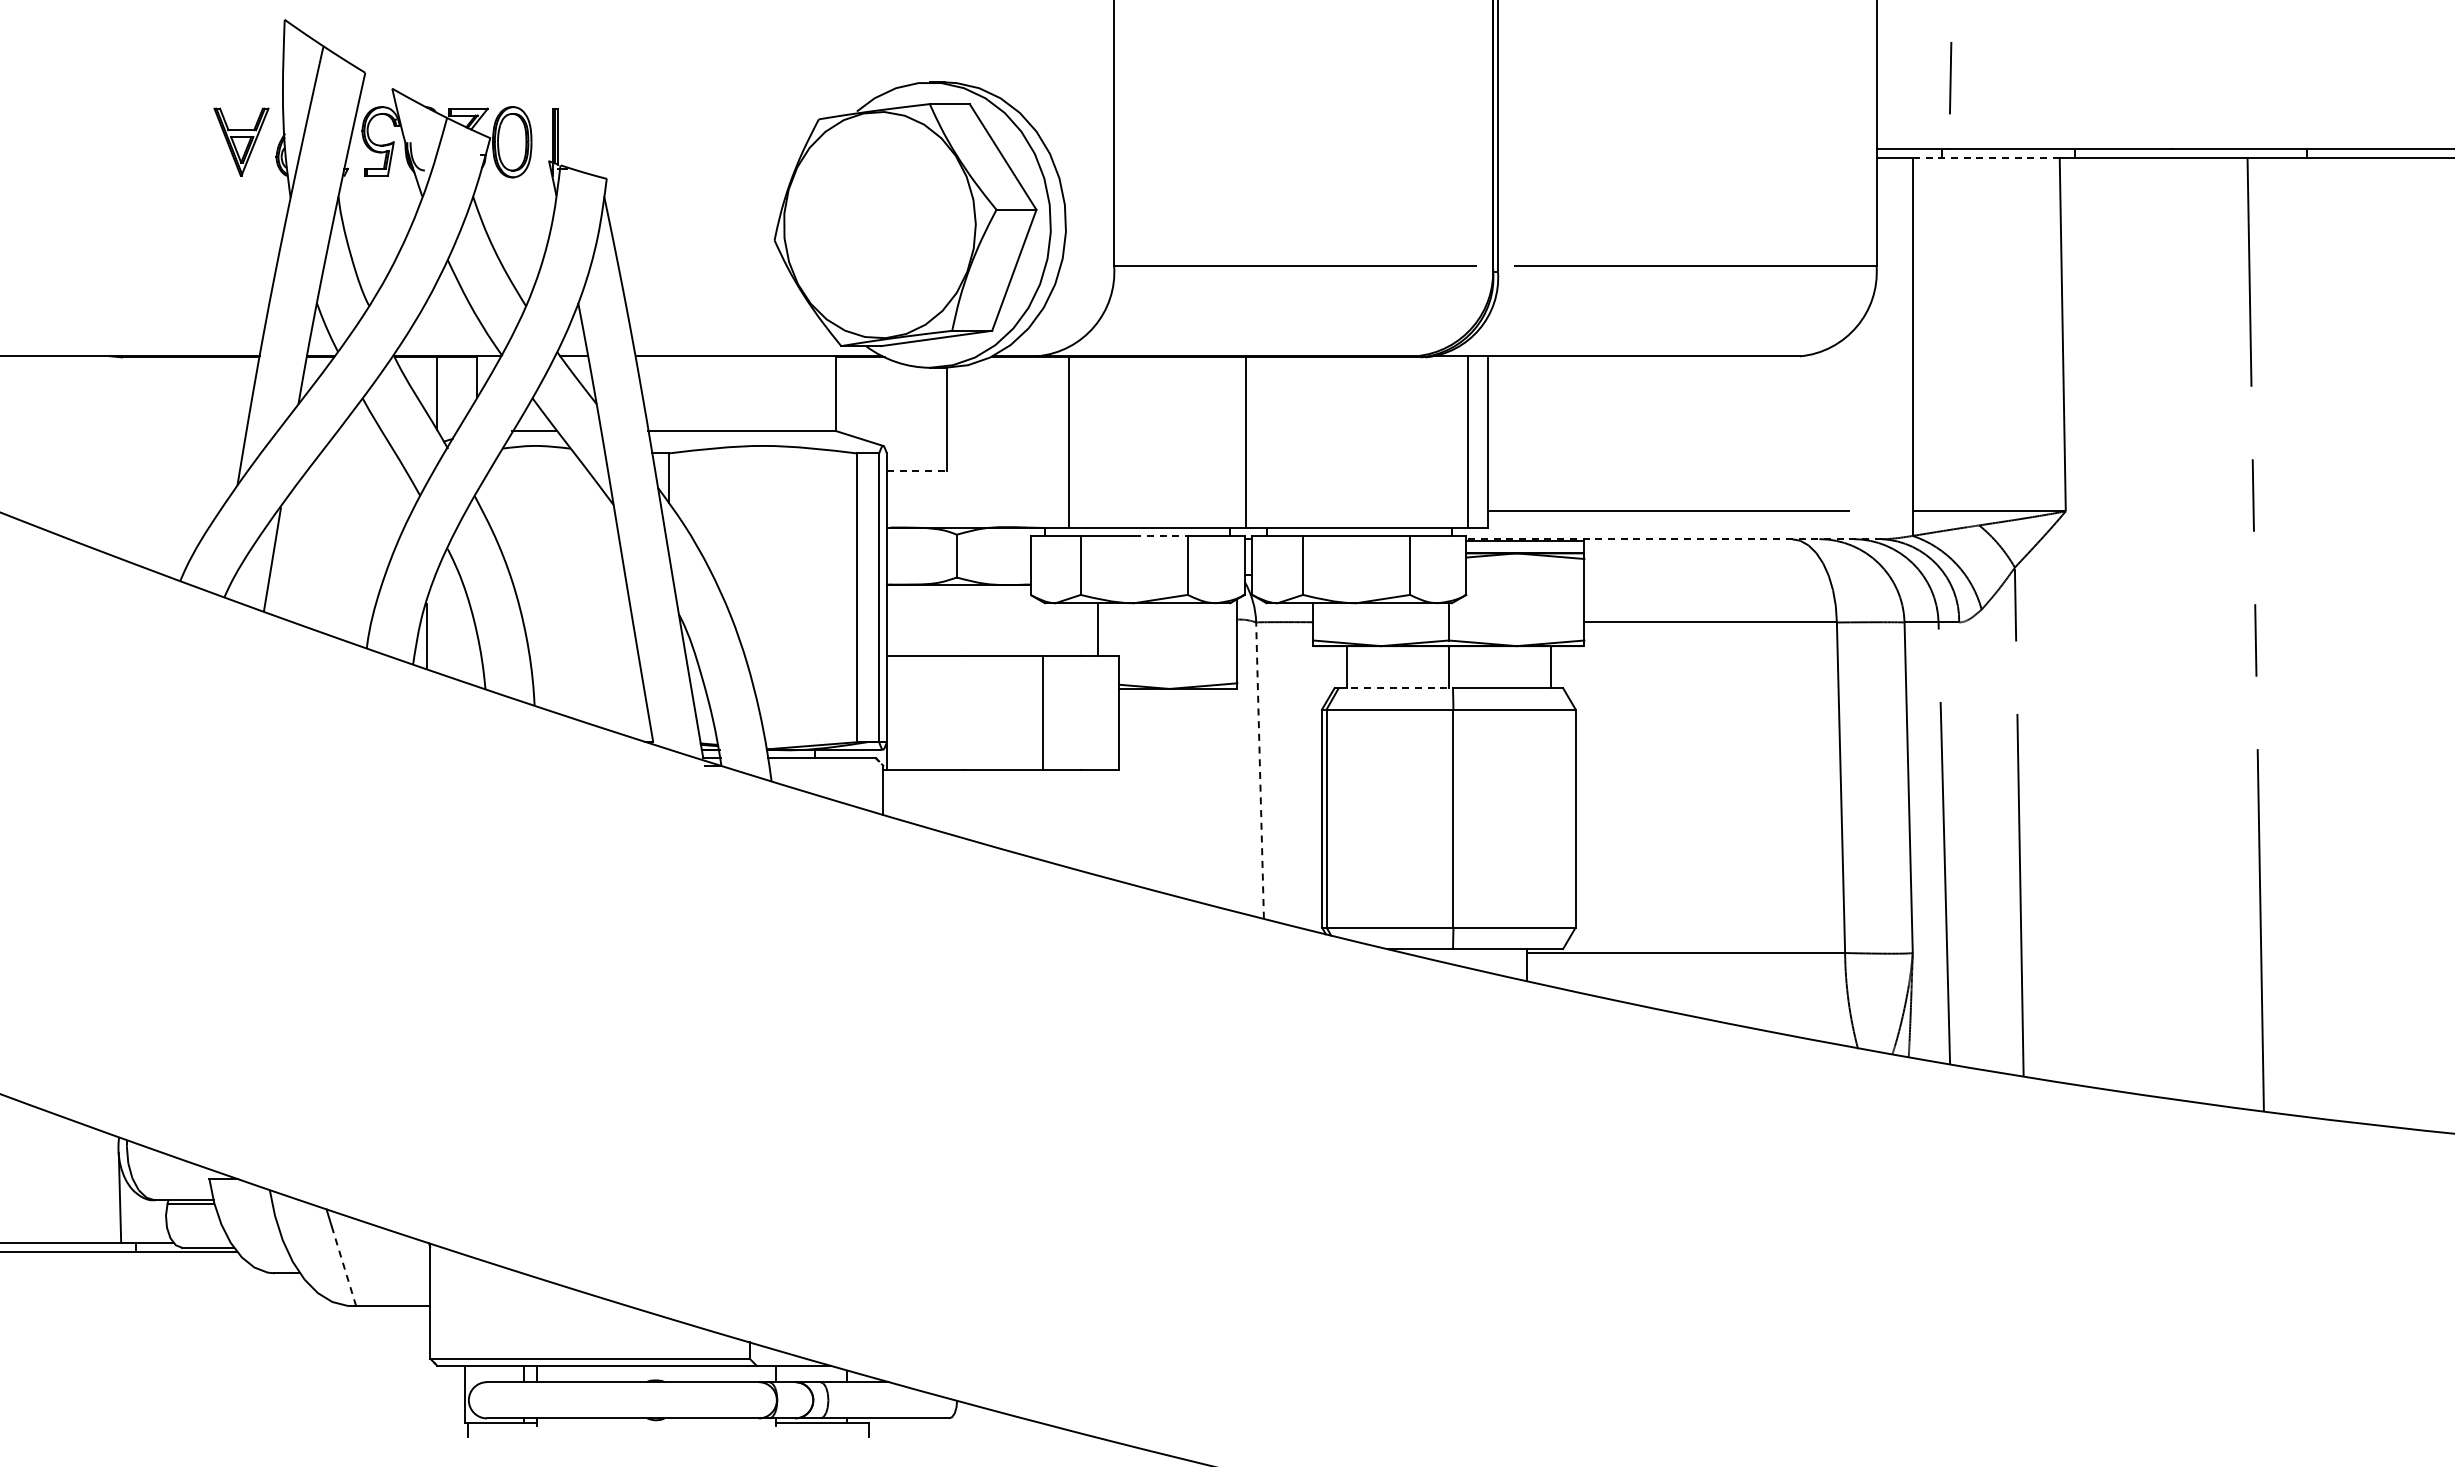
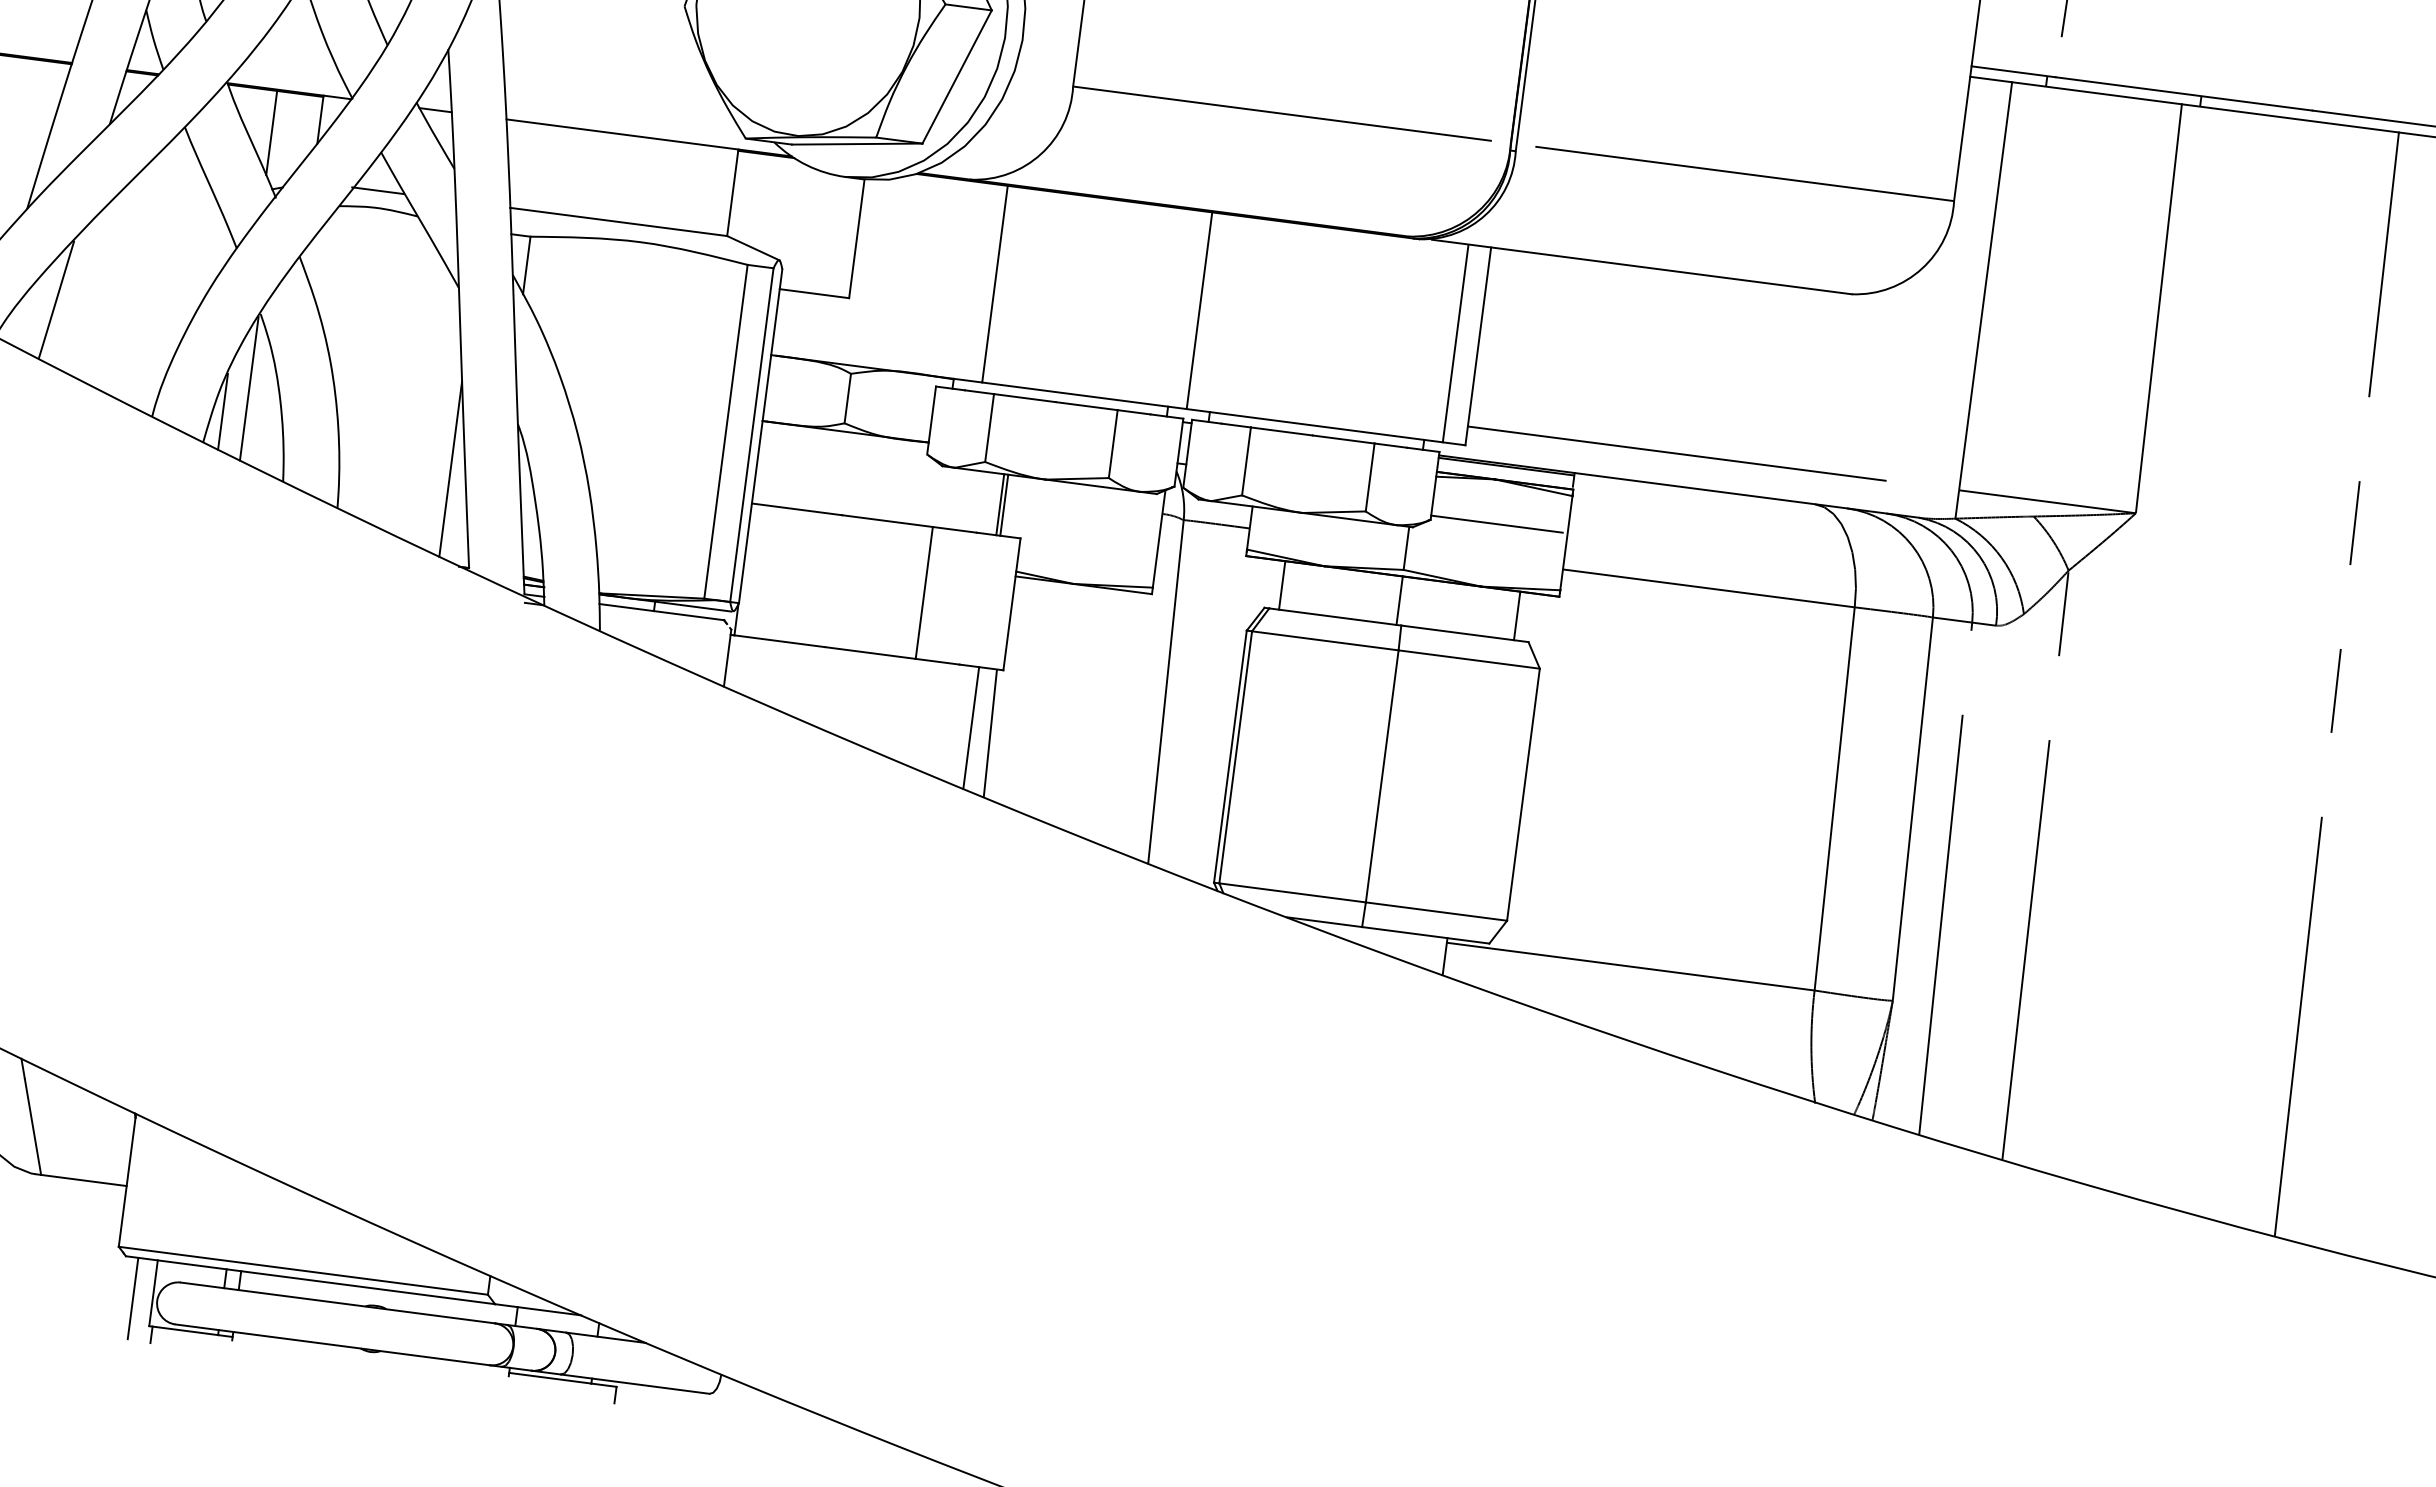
line: (1985, 158) -> (2096, 93), dashed -> solid
line: (917, 470) -> (815, 293), dashed -> solid
line: (1161, 536) -> (1087, 406), dashed -> solid
line: (1674, 539) -> (1679, 487), dashed -> solid
line: (1523, 591) -> (1497, 524), added
line: (446, 613) -> (249, 388), added
line: (1101, 629) -> (1003, 505), added
line: (626, 659) -> (450, 468), added
line: (1396, 688) -> (1335, 617), dashed -> solid
line: (1260, 770) -> (1166, 691), dashed -> solid
line: (1098, 822) -> (971, 727), added
line: (1114, 825) -> (989, 733), added
line: (343, 1266) -> (32, 1127), dashed -> solid
line: (448, 1401) -> (133, 1299), added

